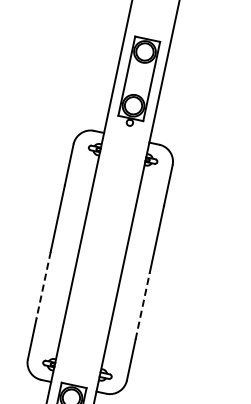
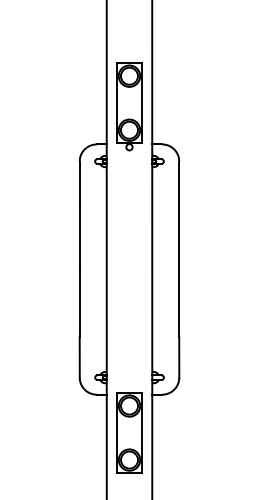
part: (138, 82) -> (129, 106), moved
line: (43, 285) -> (79, 303), dashed -> solid
line: (142, 306) -> (179, 303), dashed -> solid

